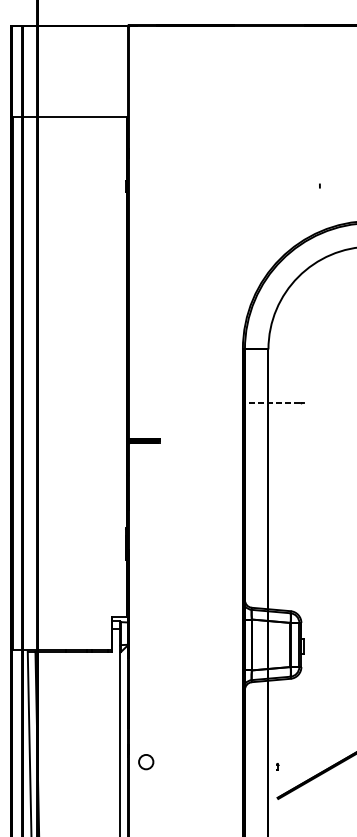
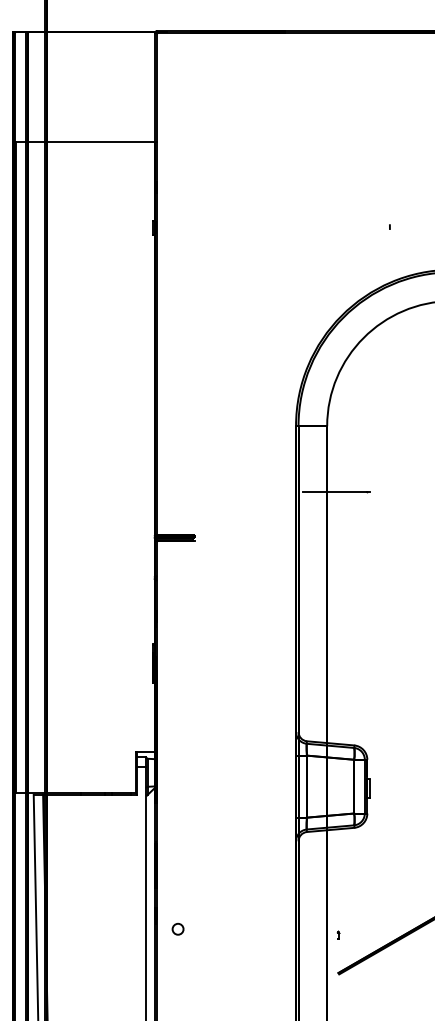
line: (275, 402) -> (335, 491), dashed -> solid
circle: (145, 761) -> (177, 928), size x0.62

